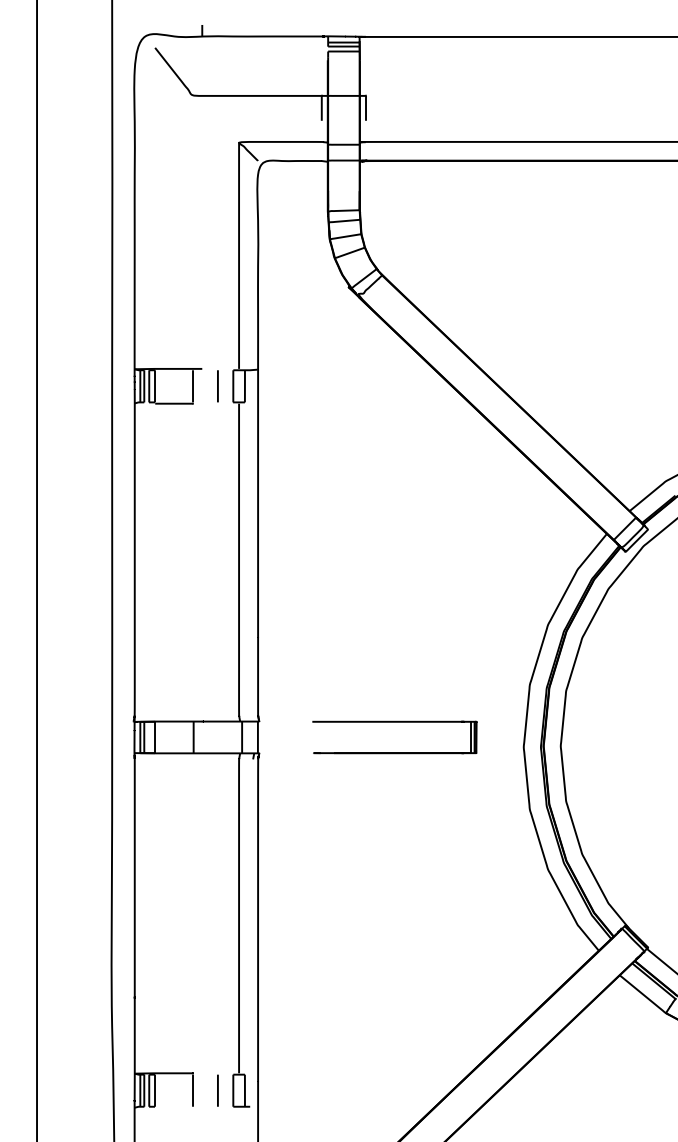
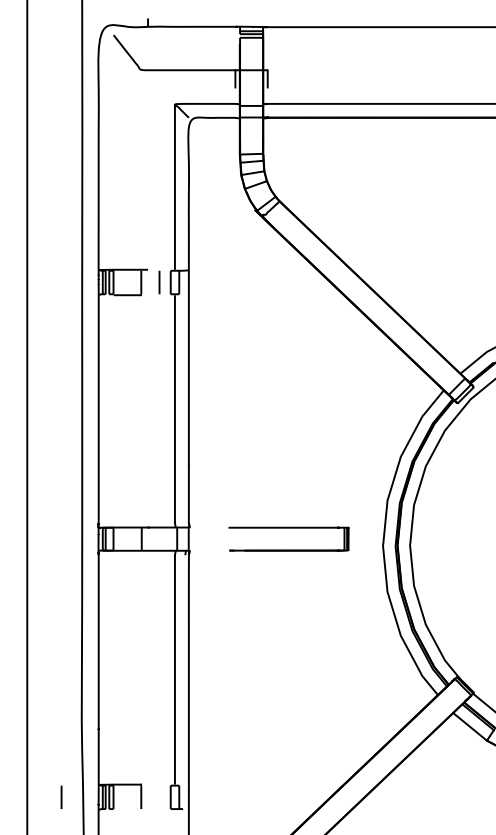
line: (217, 1090) -> (61, 797), moved

